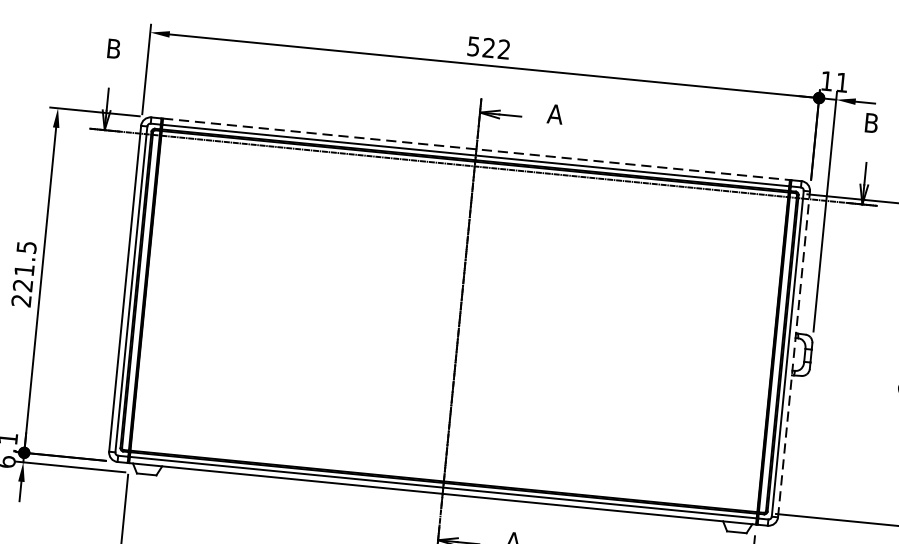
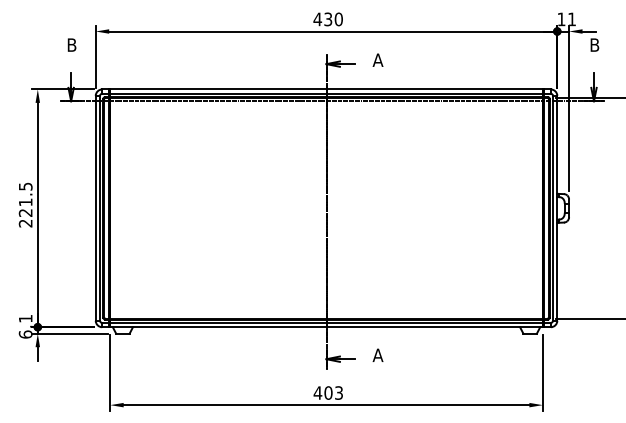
text: (487, 48) -> (327, 19), 522 -> 430
line: (477, 149) -> (327, 89), dashed -> solid
line: (794, 353) -> (557, 207), dashed -> solid

